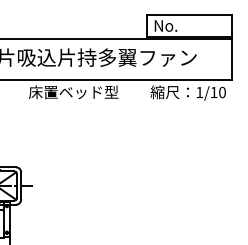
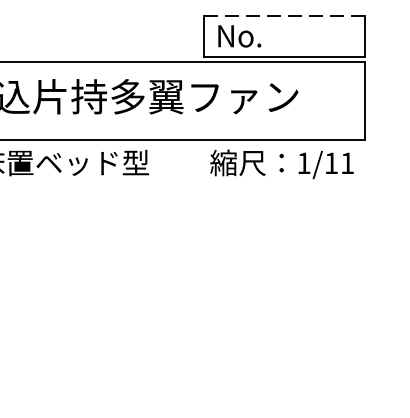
line: (189, 15) -> (284, 16), solid -> dashed
text: (222, 92) -> (347, 163), 1/10 -> 1/11

